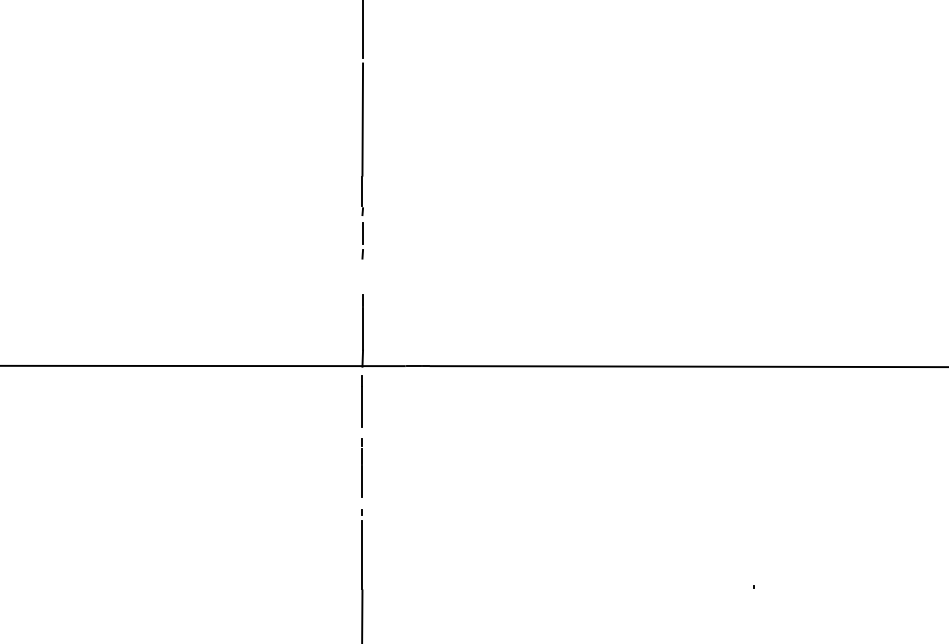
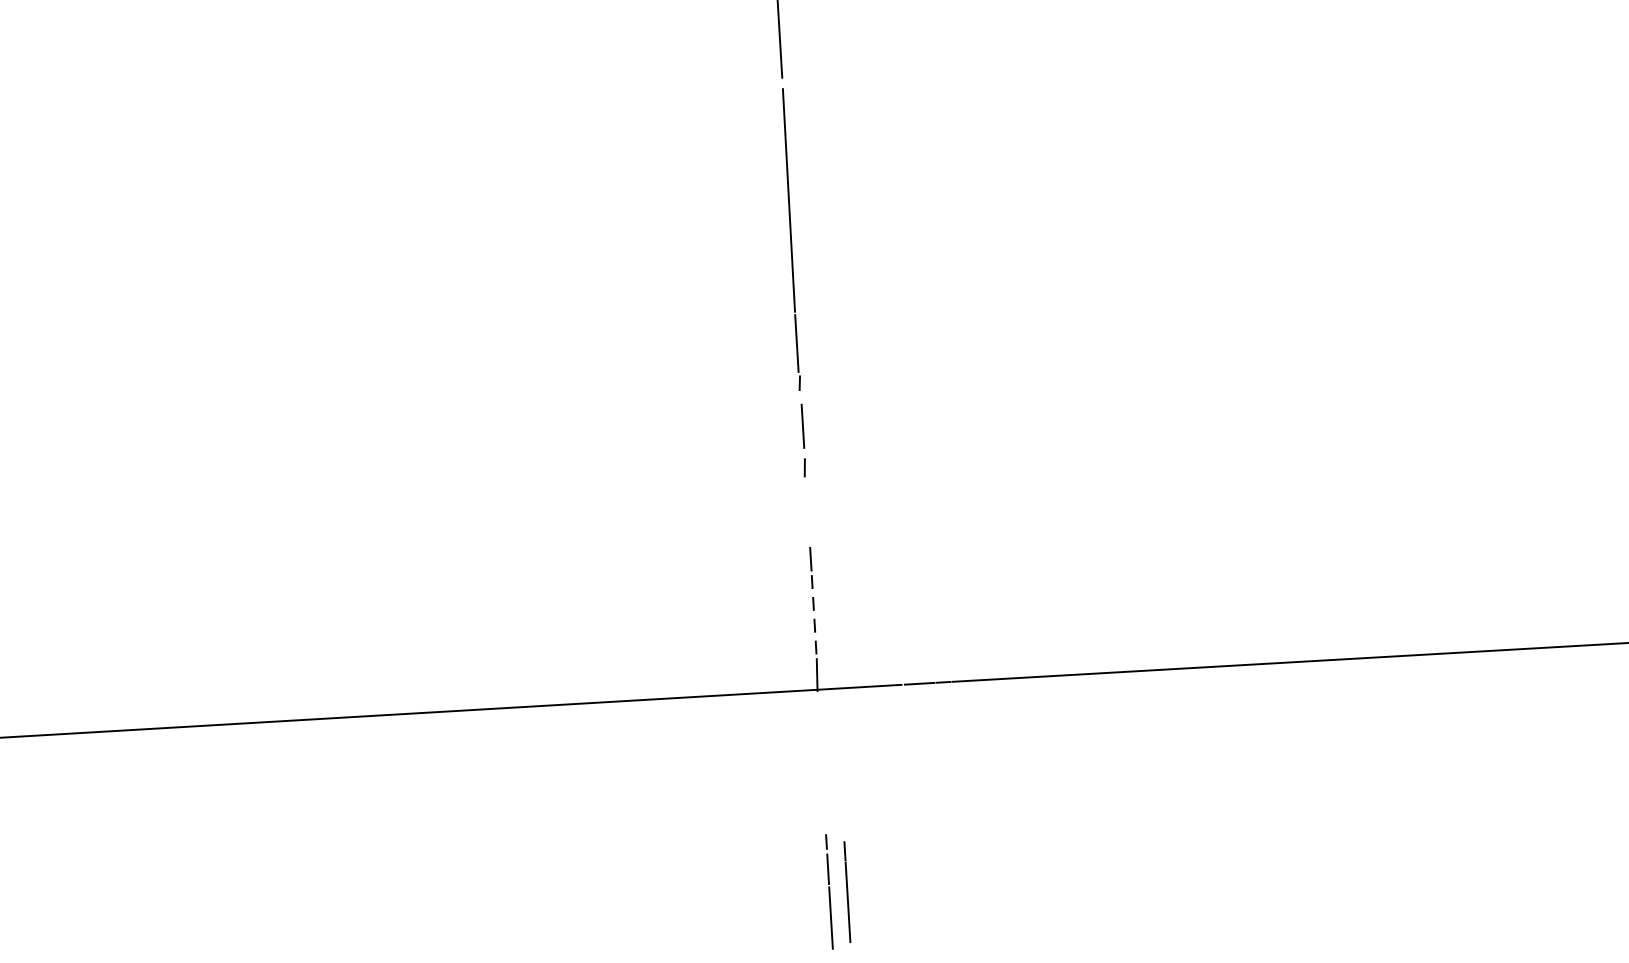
line: (363, 328) -> (815, 615), solid -> dashed
line: (361, 401) -> (845, 892), moved

